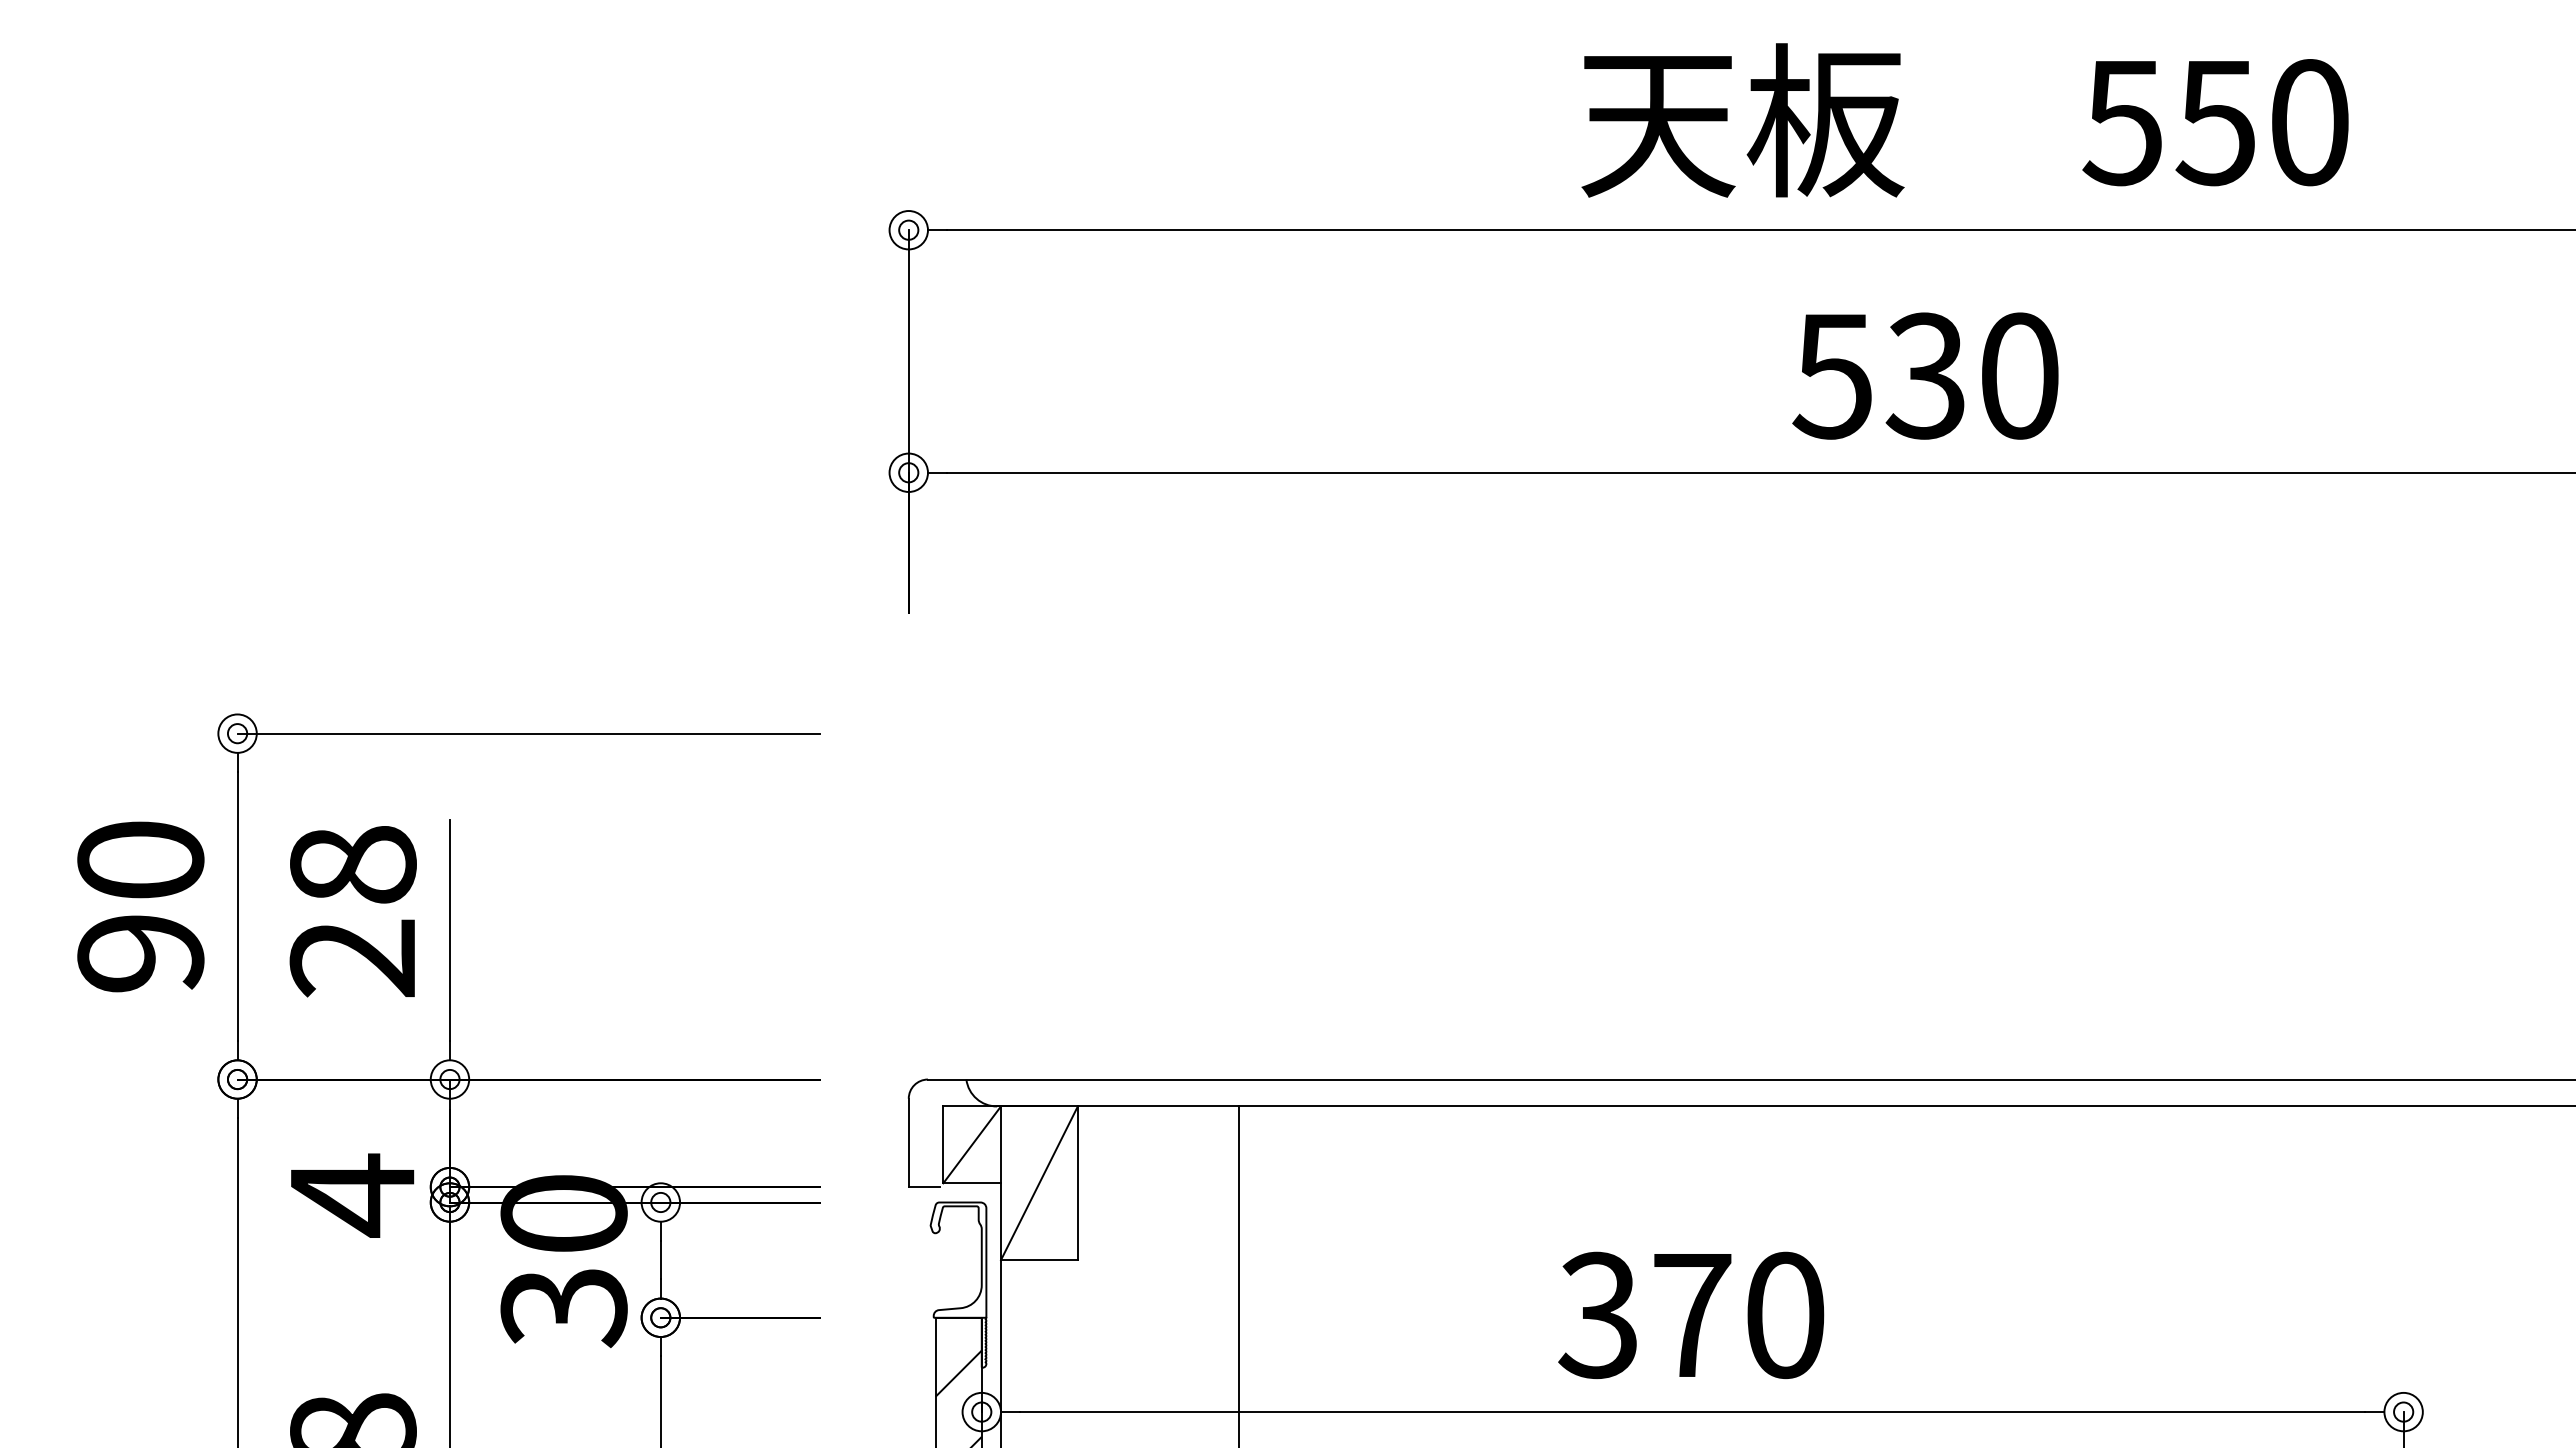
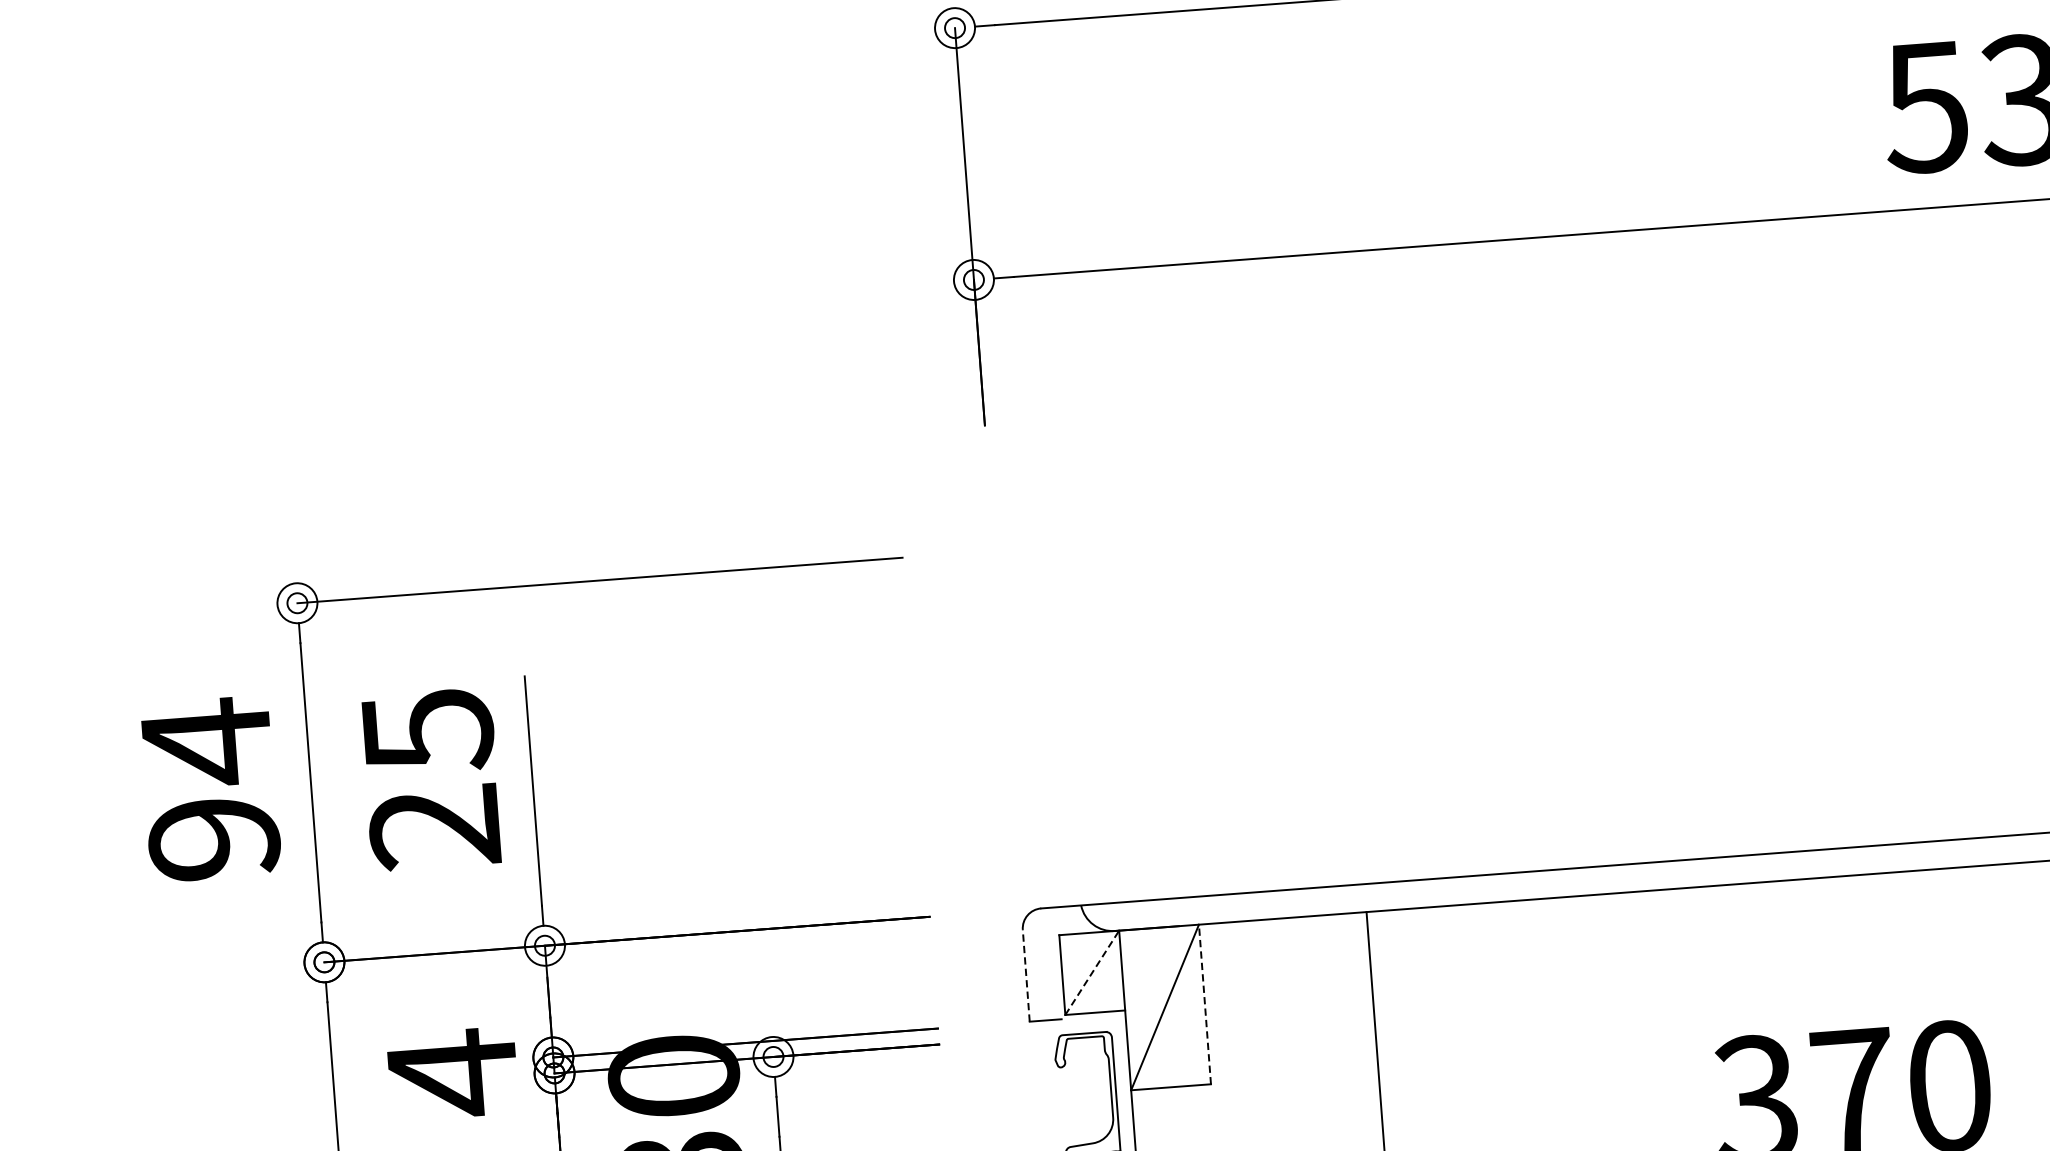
text: (140, 860) -> (206, 742), 90 -> 94
text: (353, 866) -> (428, 732), 28 -> 25
line: (908, 1142) -> (1025, 975), solid -> dashed
line: (972, 1144) -> (1092, 972), solid -> dashed
line: (1077, 1183) -> (1204, 1004), solid -> dashed

